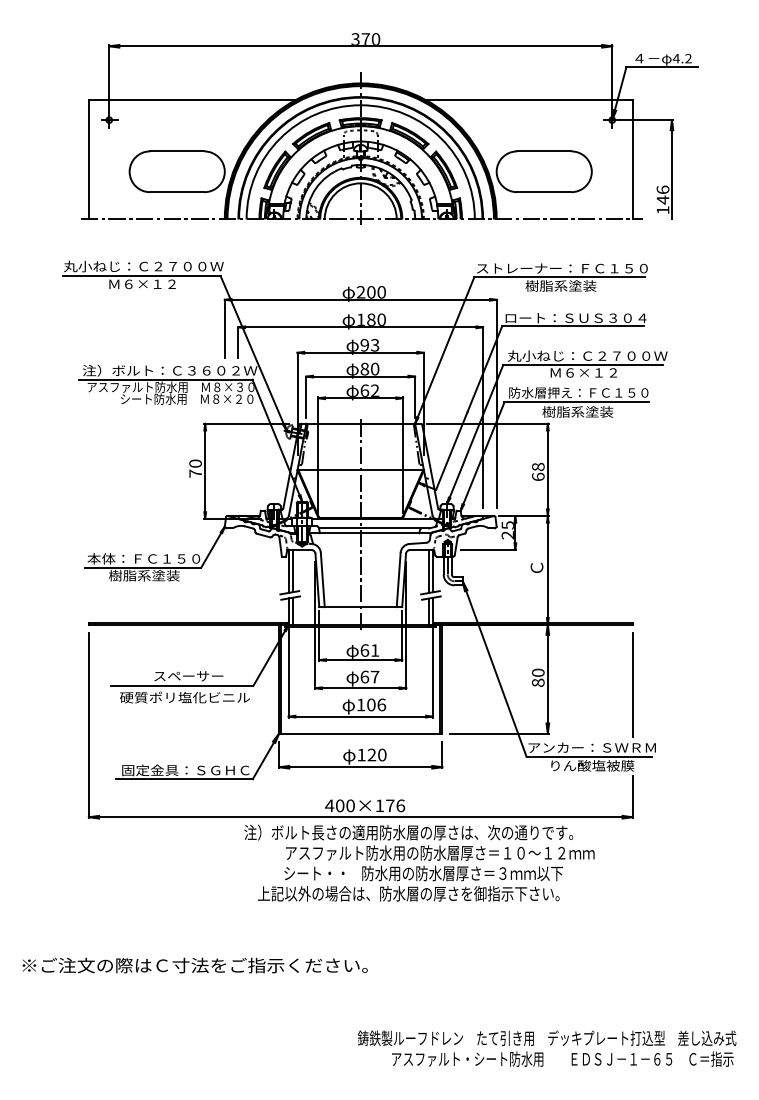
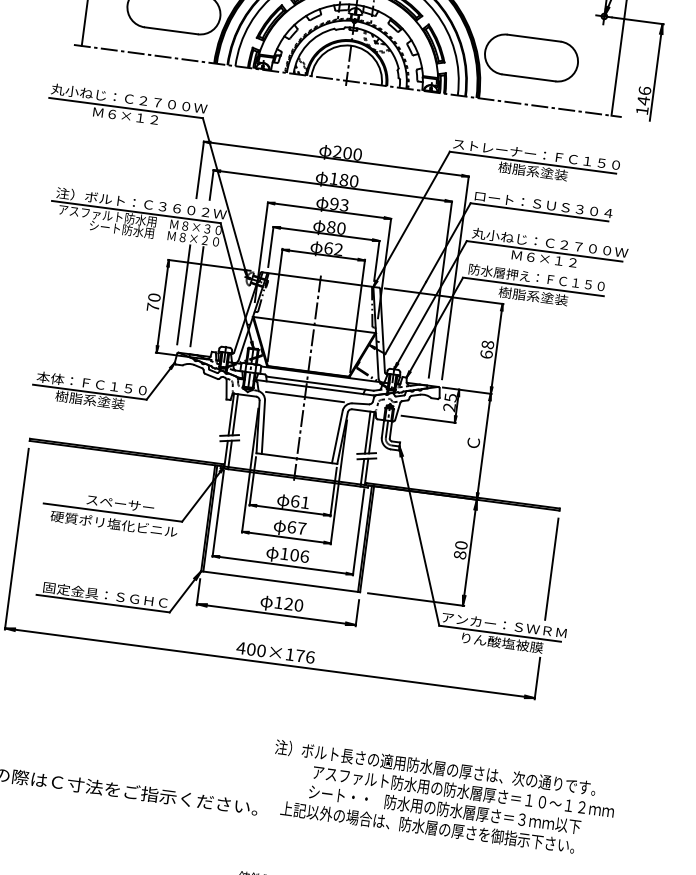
line: (224, 456) -> (183, 294), added
line: (238, 456) -> (197, 296), added
line: (360, 543) -> (304, 396), added
text: (419, 862) -> (442, 798), moved

